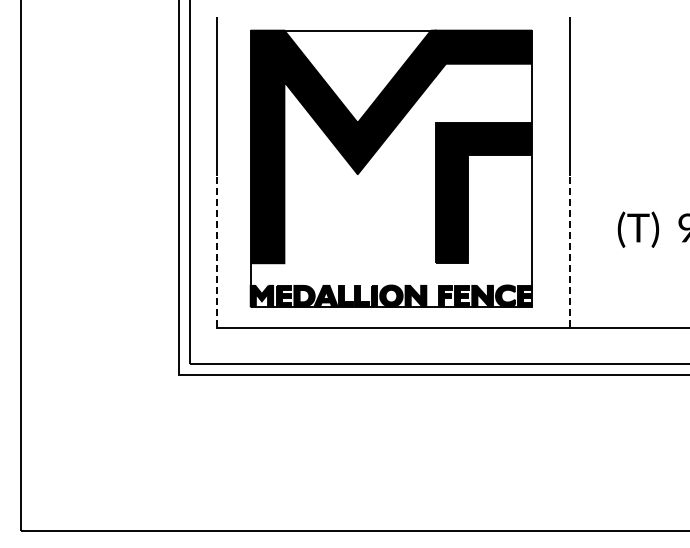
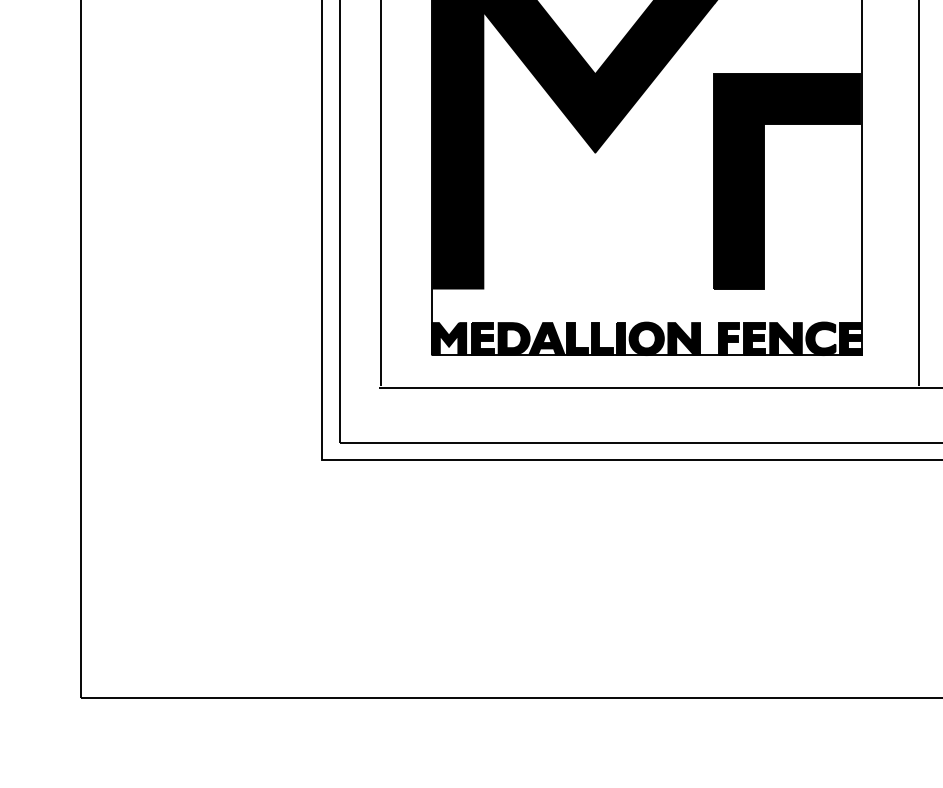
line: (217, 251) -> (381, 270), dashed -> solid
line: (569, 251) -> (918, 270), dashed -> solid

